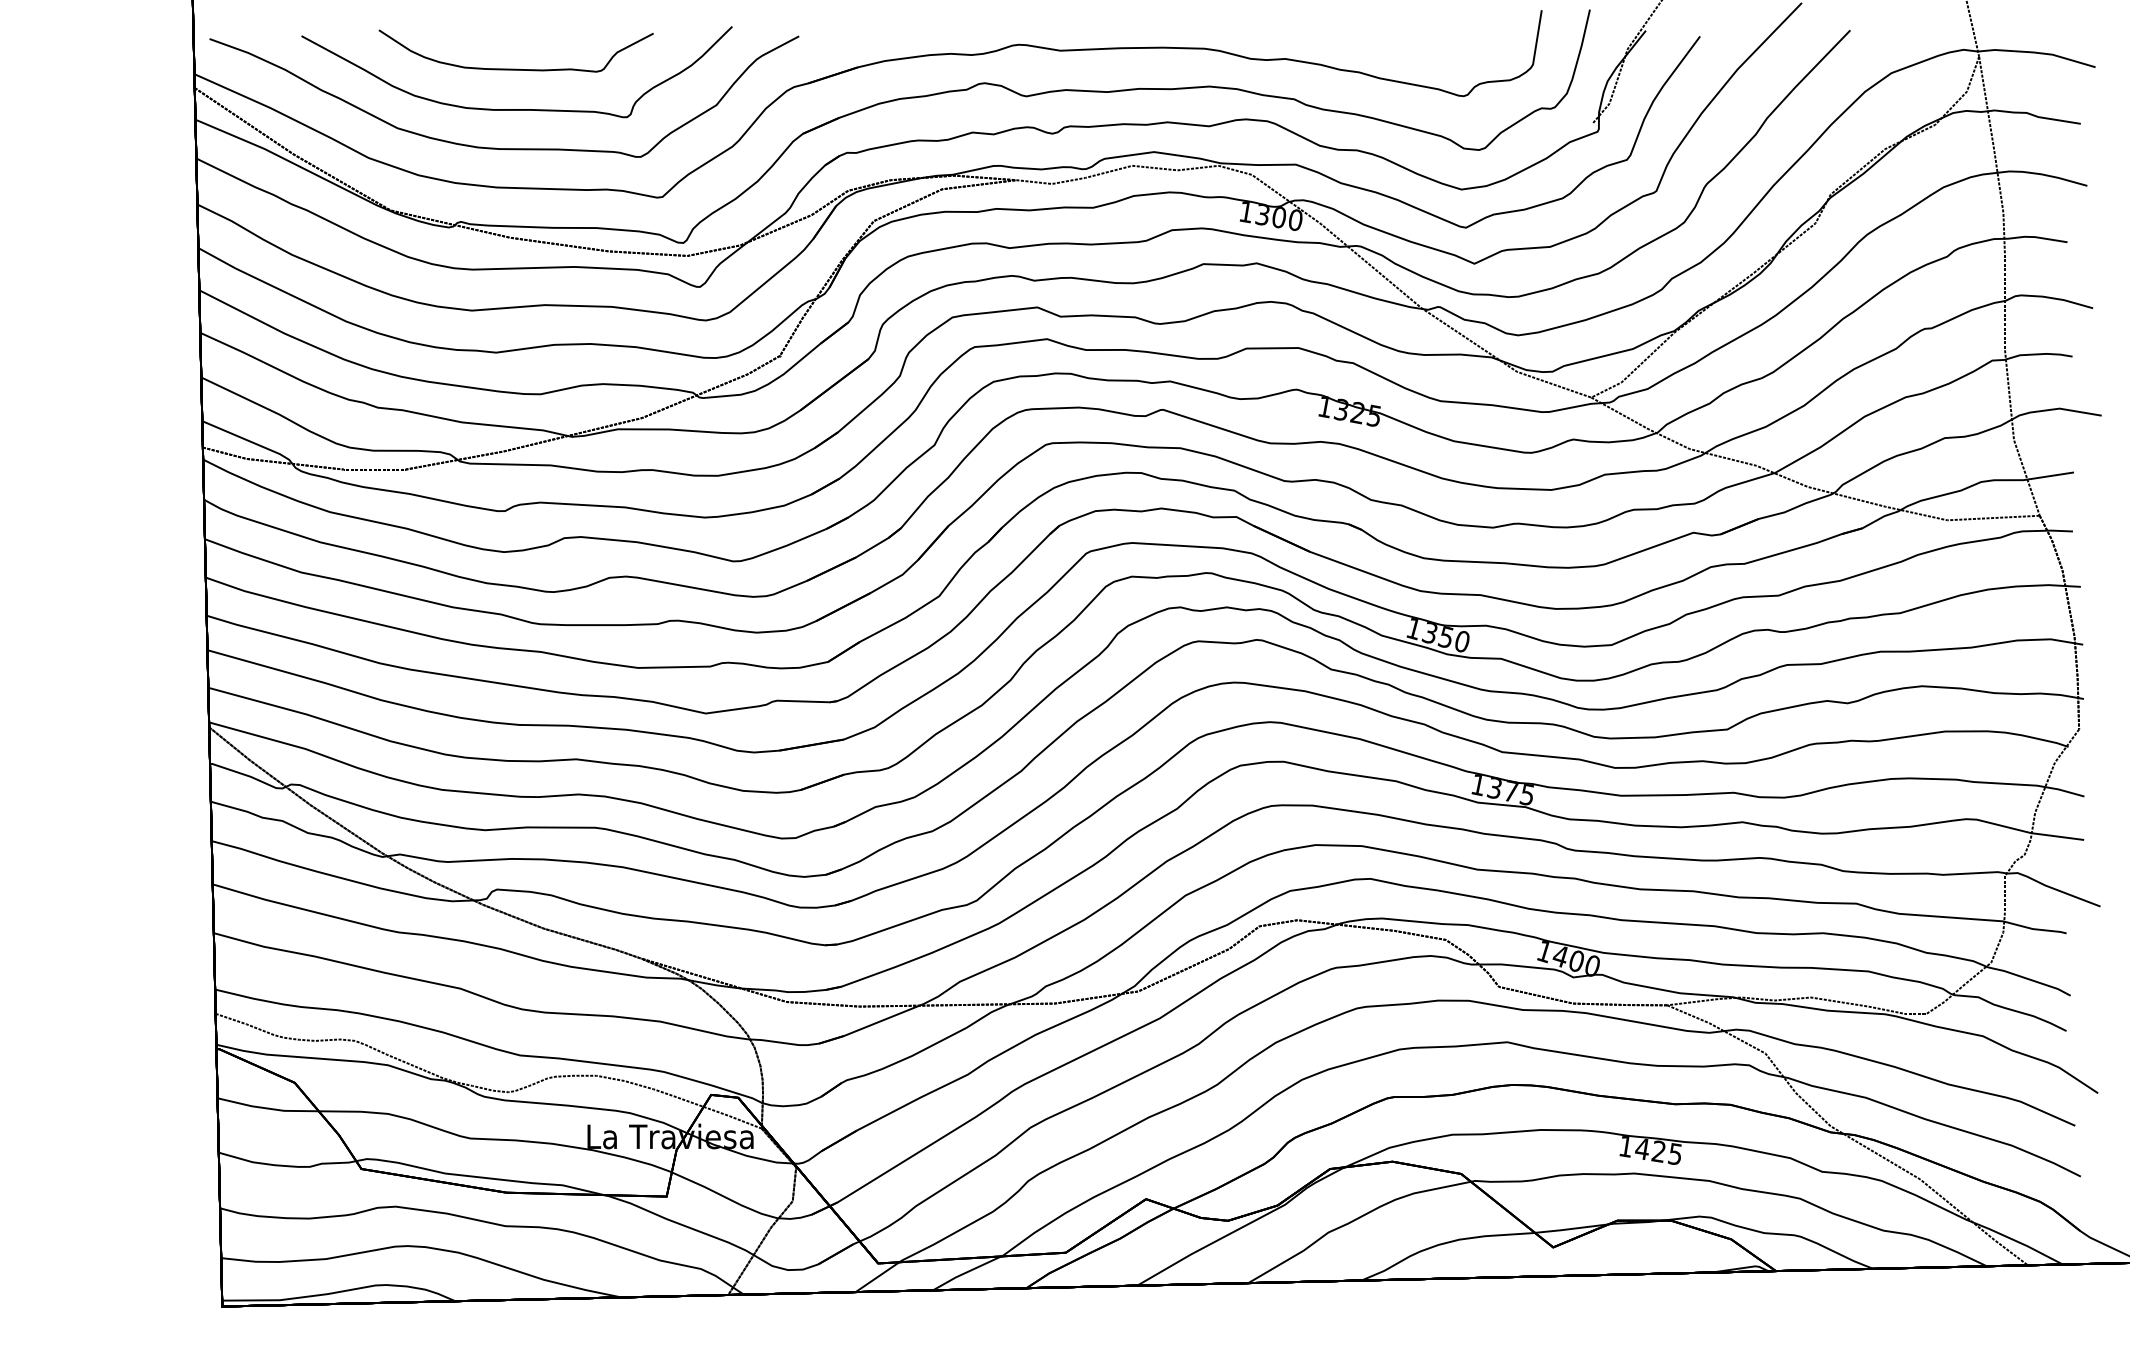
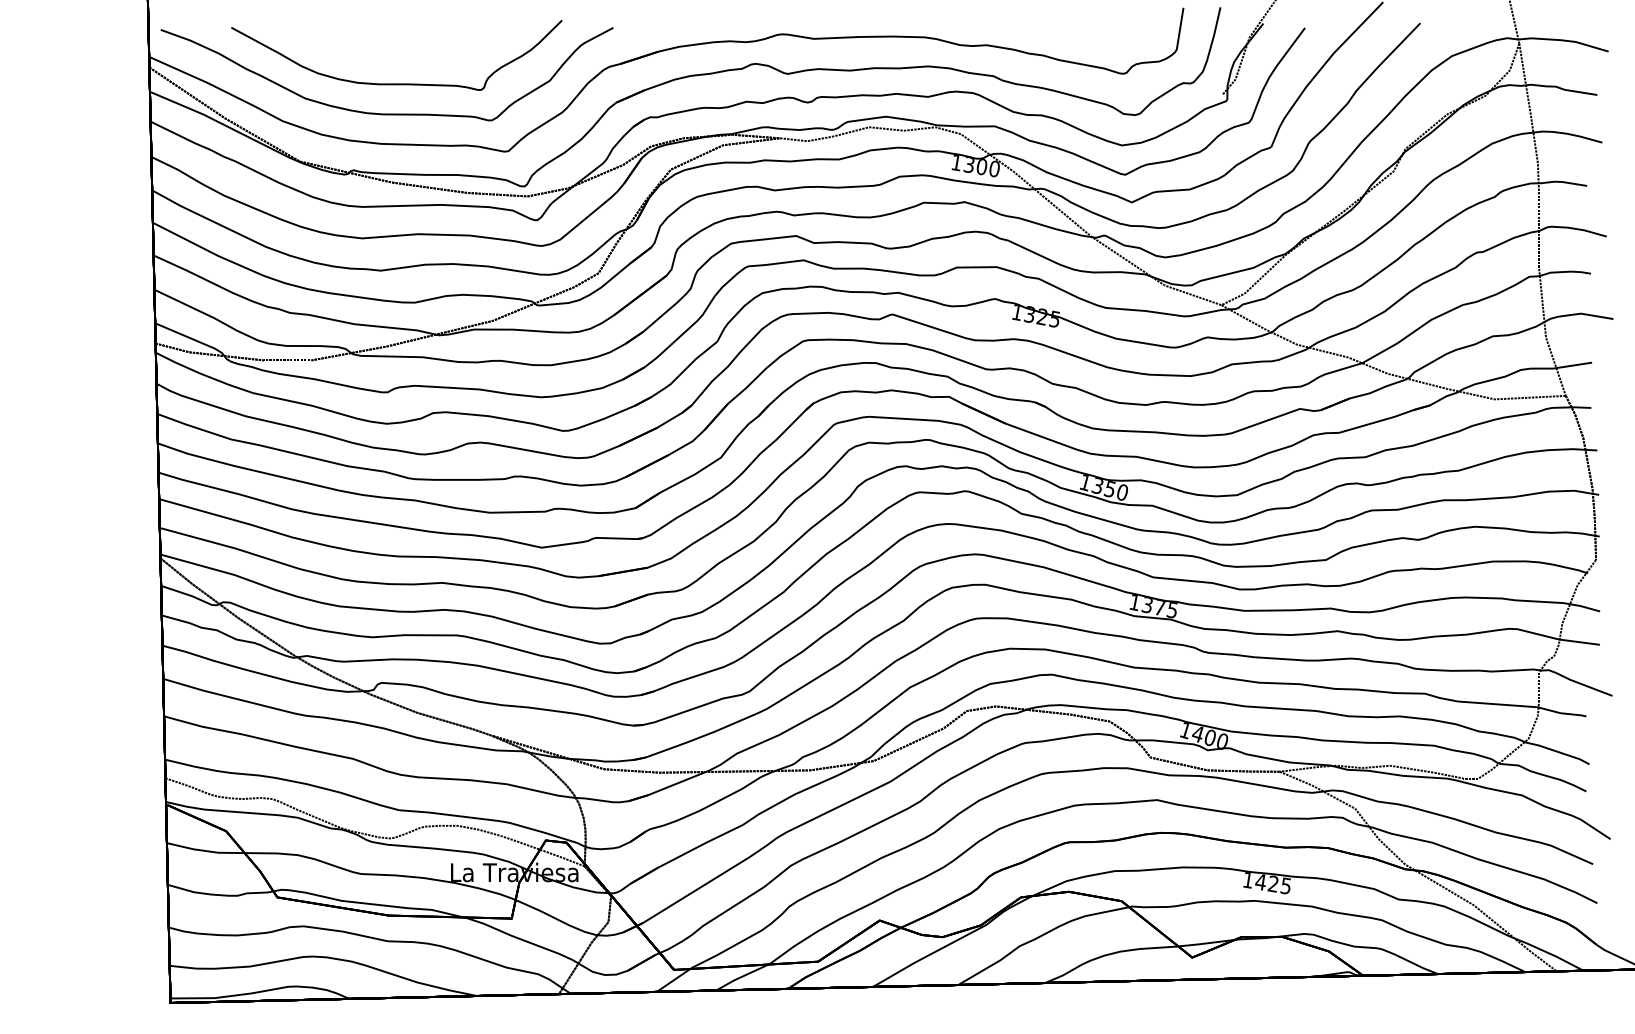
part: (515, 68) -> (395, 52), removed

